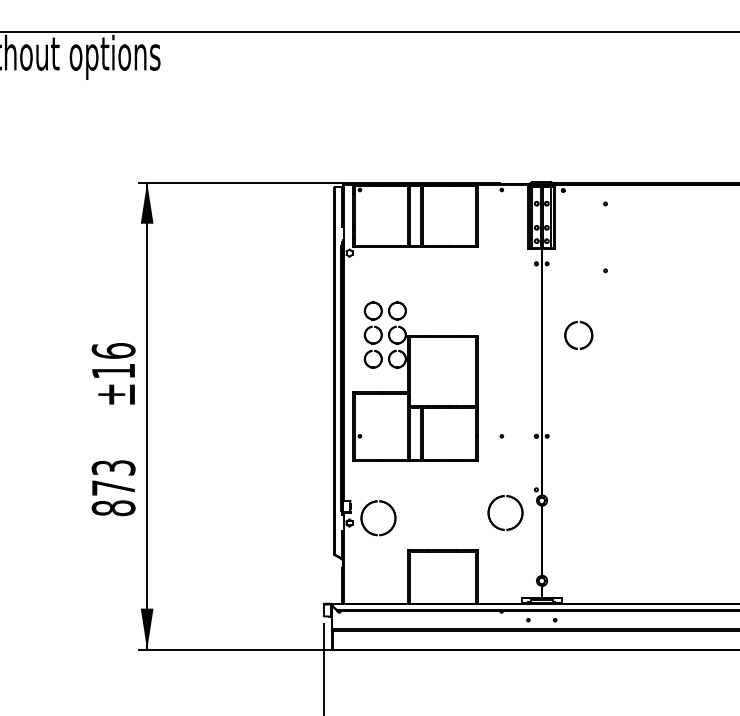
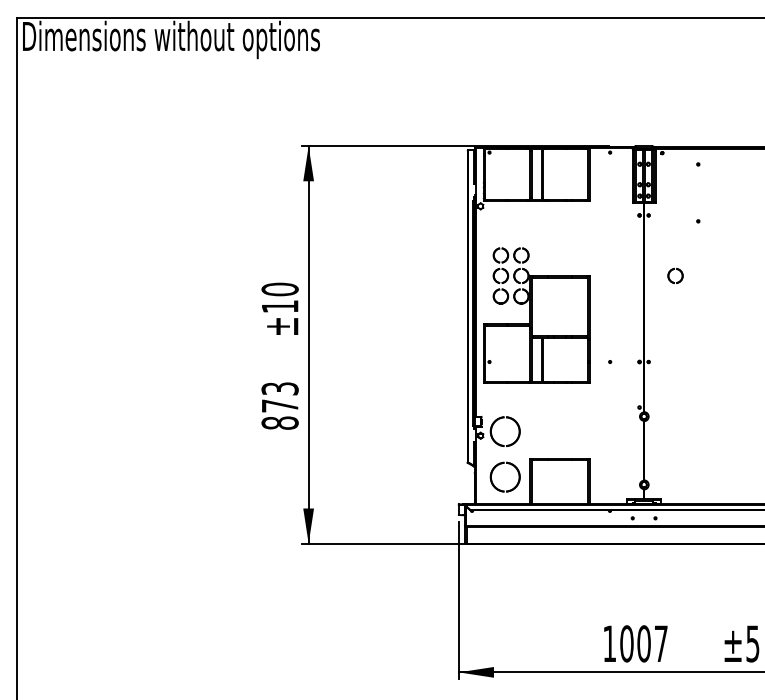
part: (578, 334) -> (675, 275), size x0.62
text: (112, 351) -> (279, 289), ±16 -> ±10
part: (495, 501) -> (496, 467), moved

